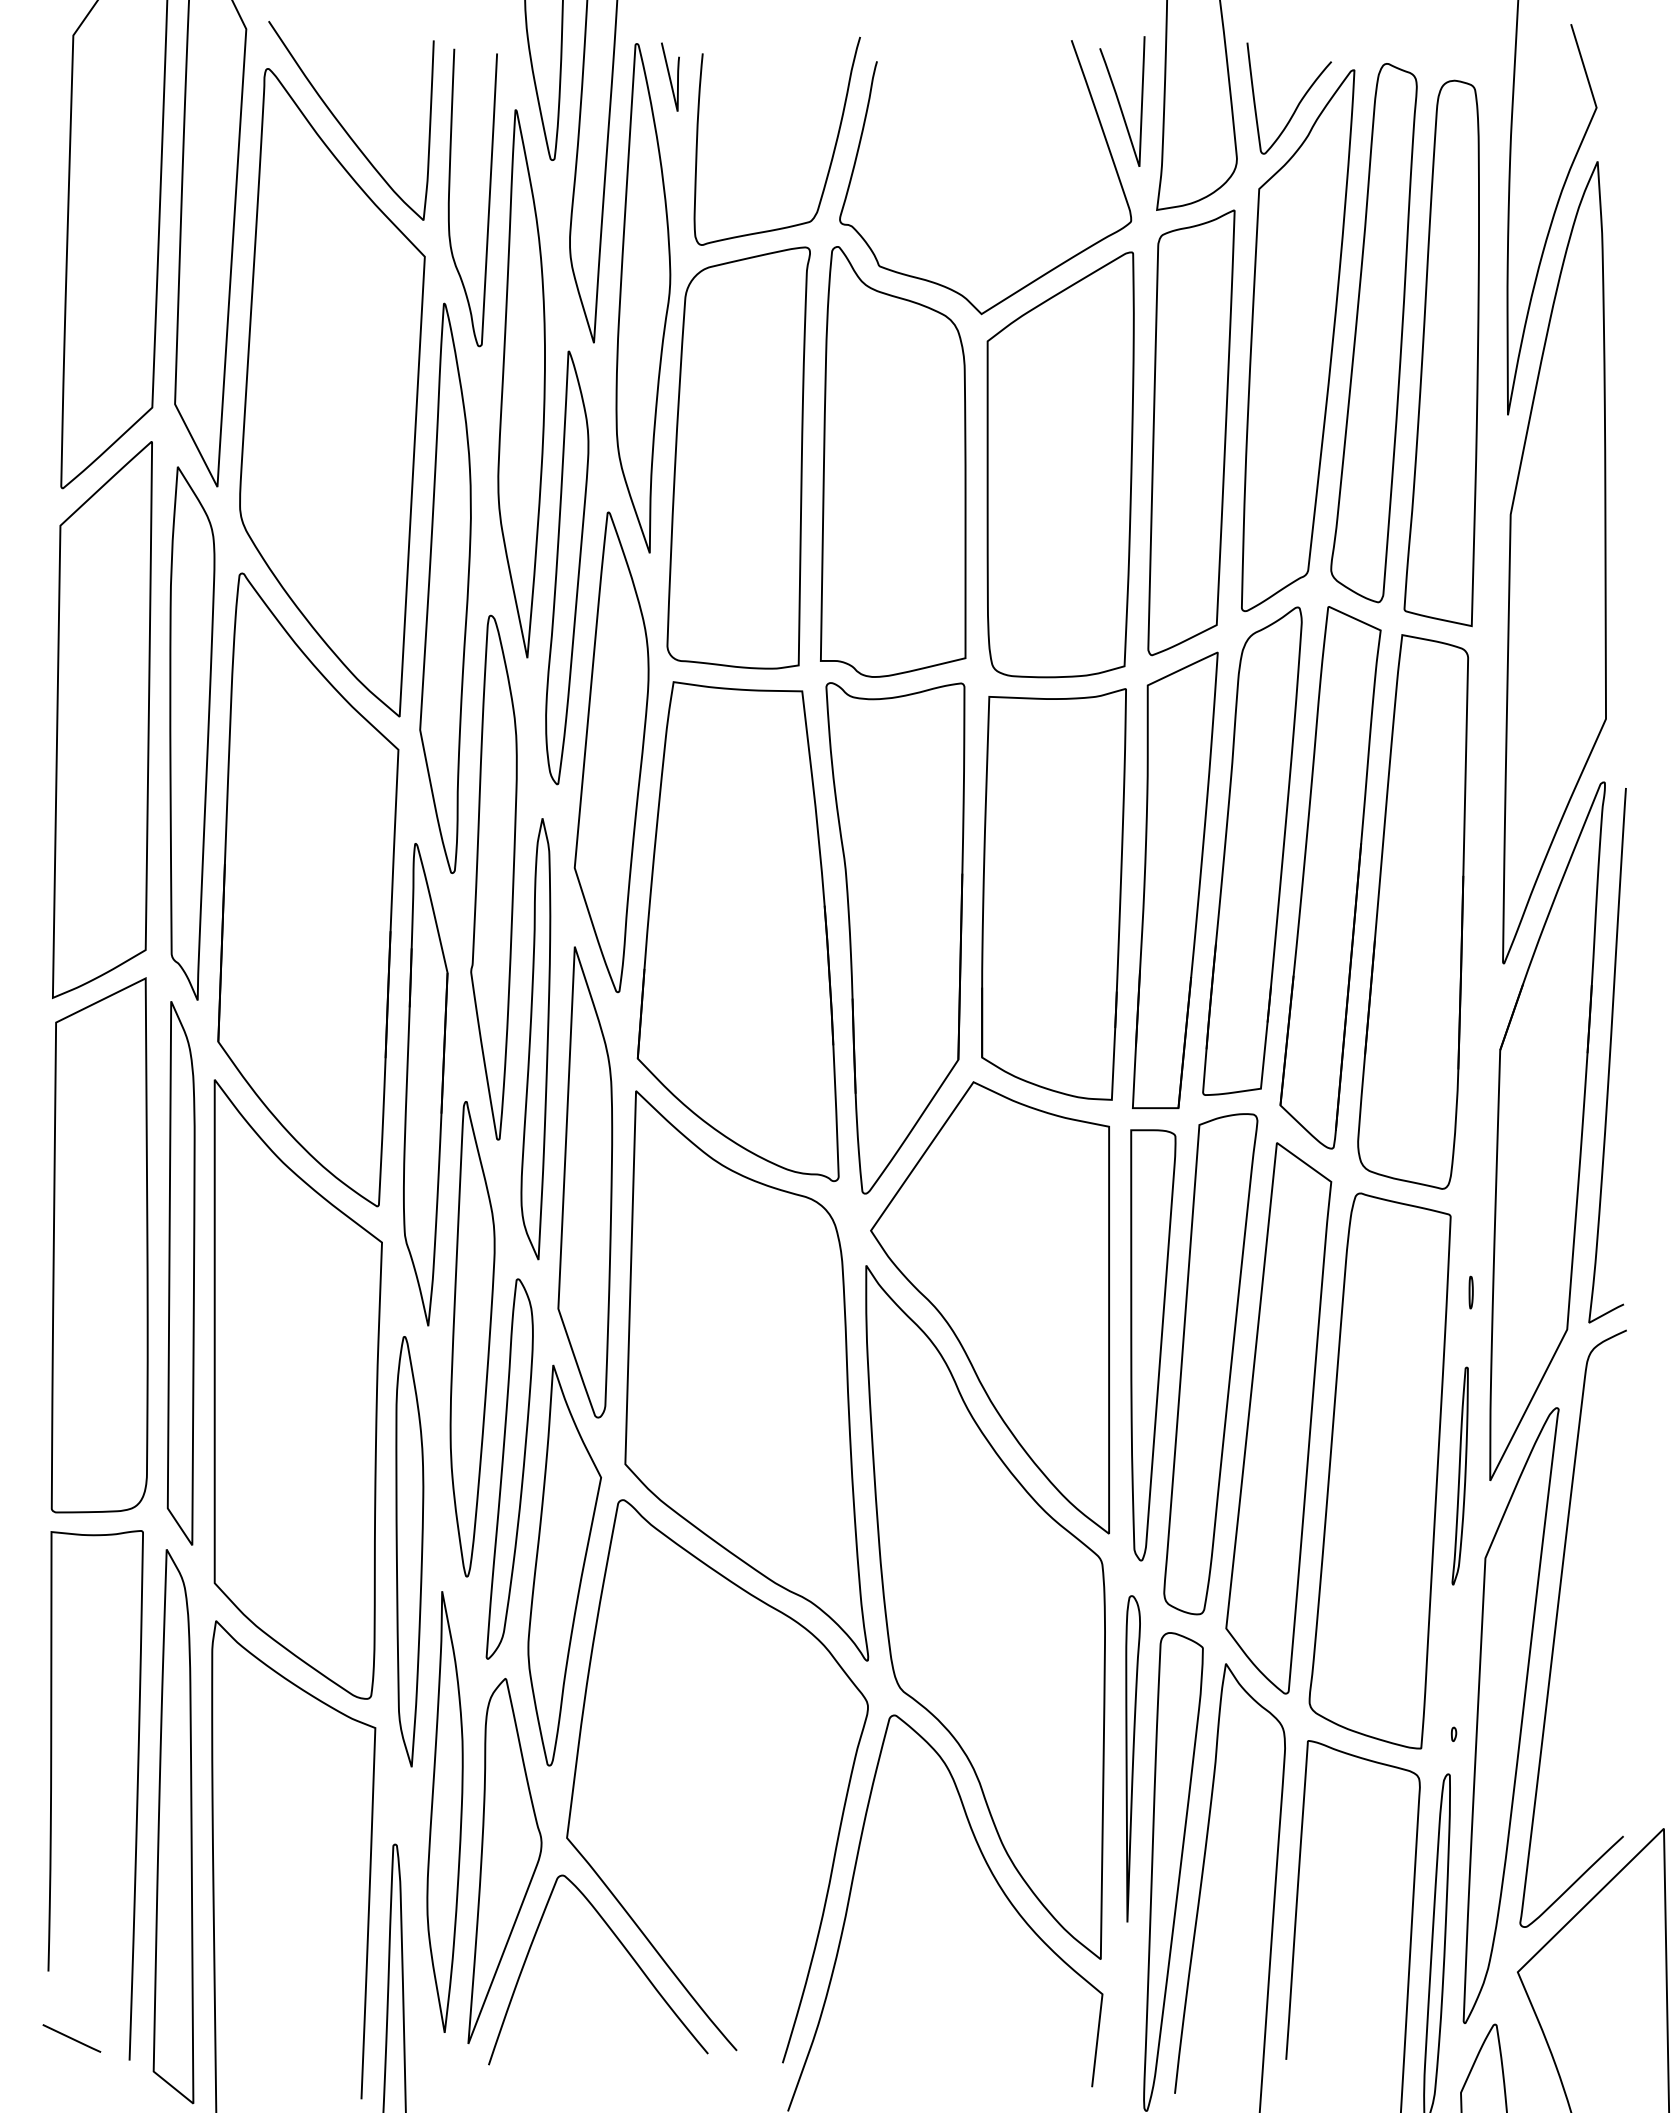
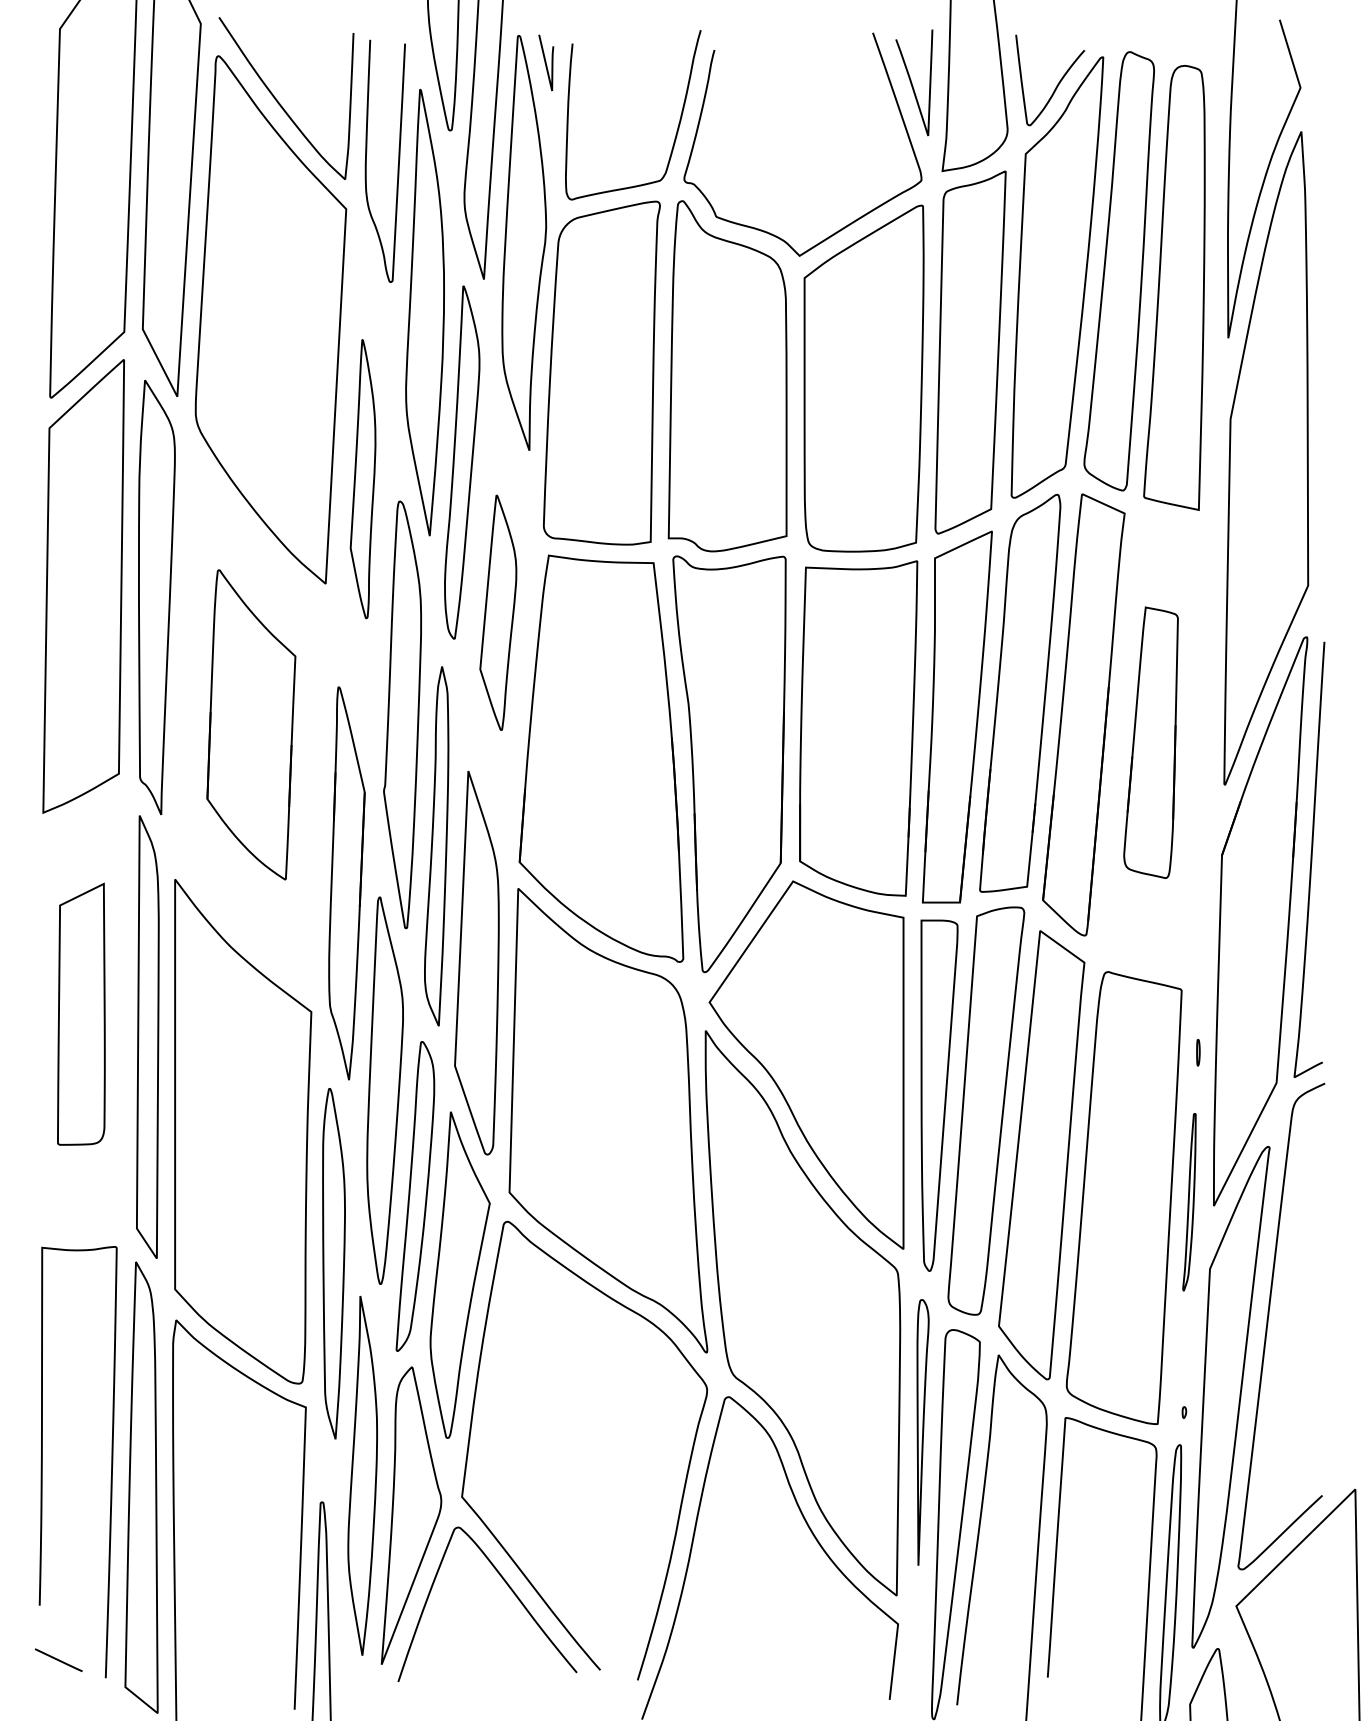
part: (445, 587) -> (363, 478), size x0.6
part: (611, 752) -> (498, 612), size x0.6
part: (308, 889) -> (251, 724), size x0.6
part: (1412, 911) -> (1150, 742), size x0.6
part: (99, 1245) -> (81, 1014), size x0.6

